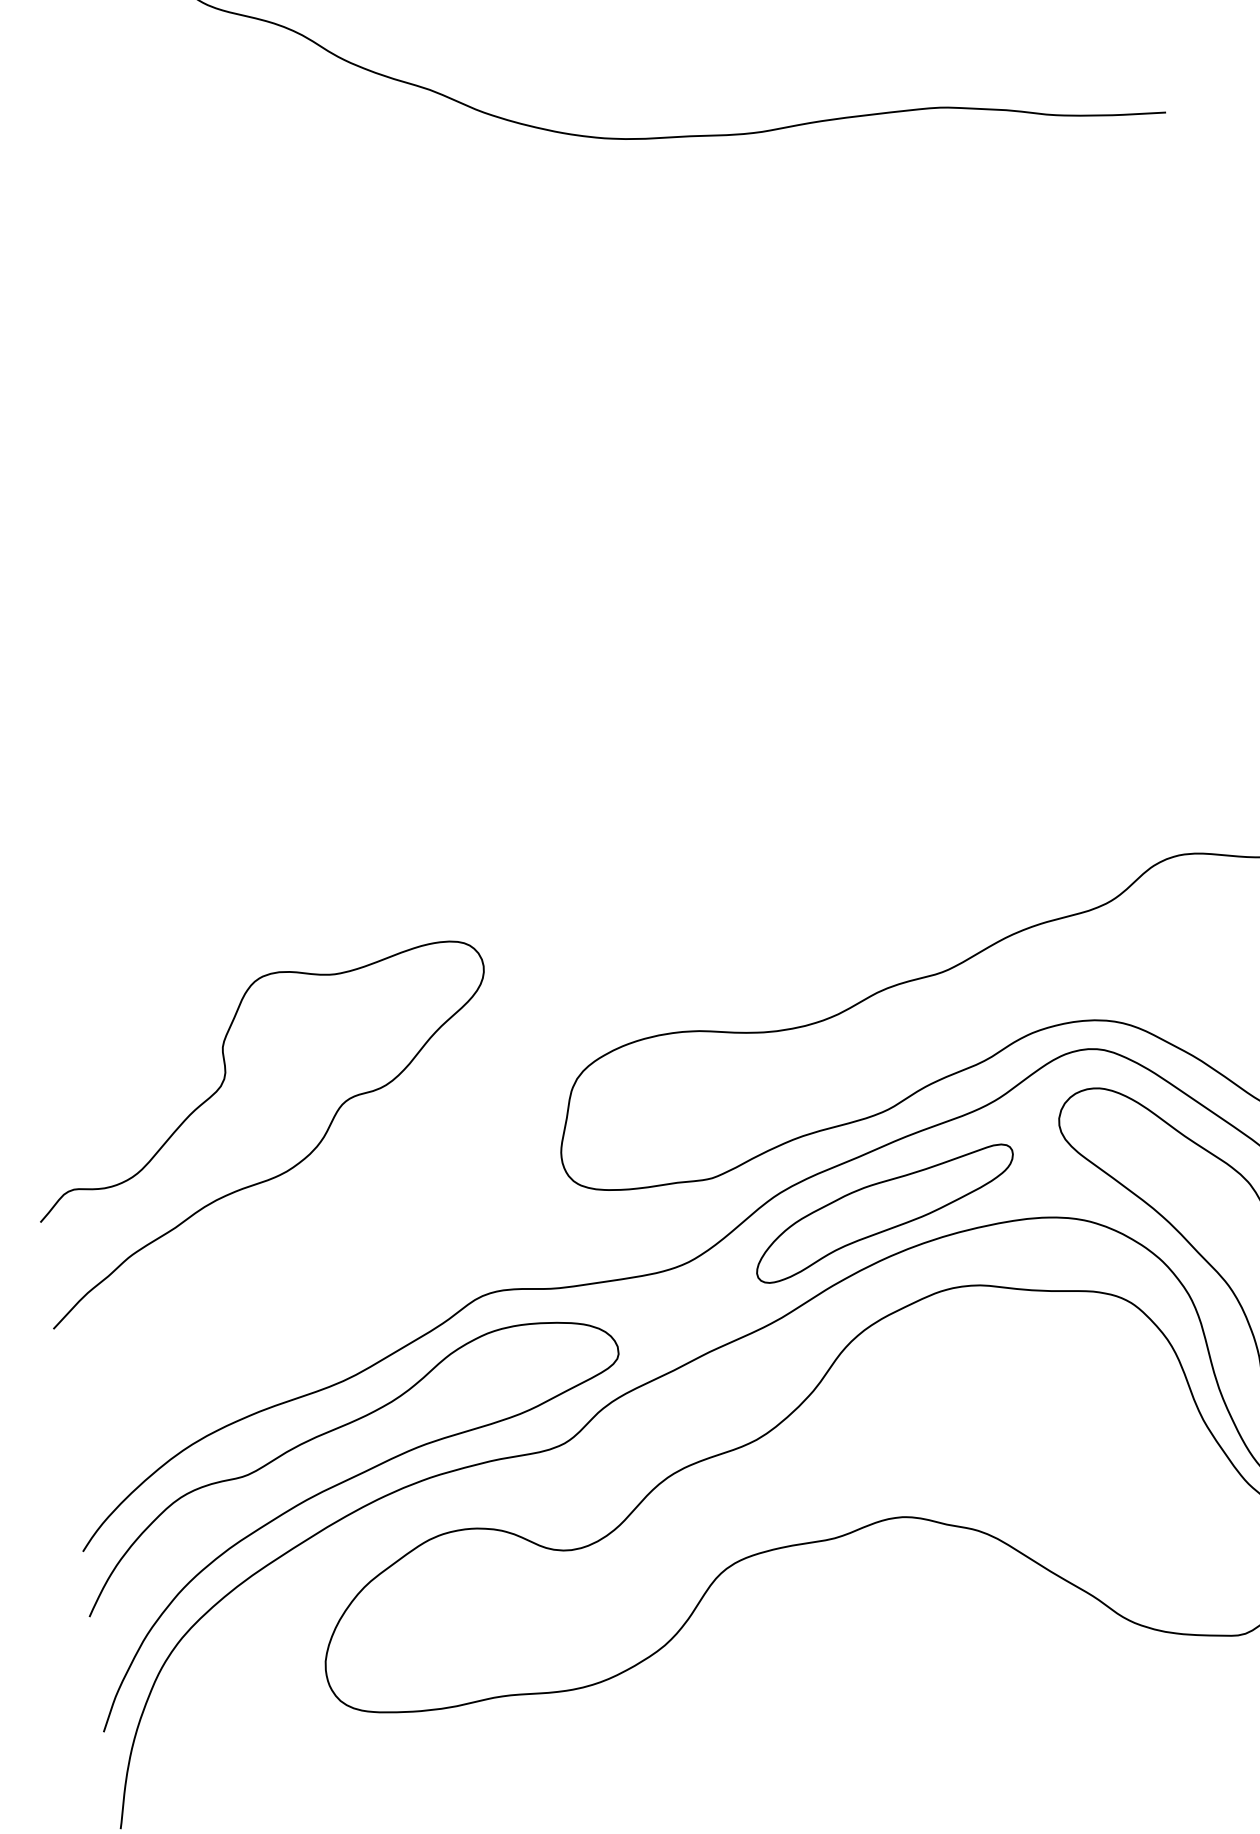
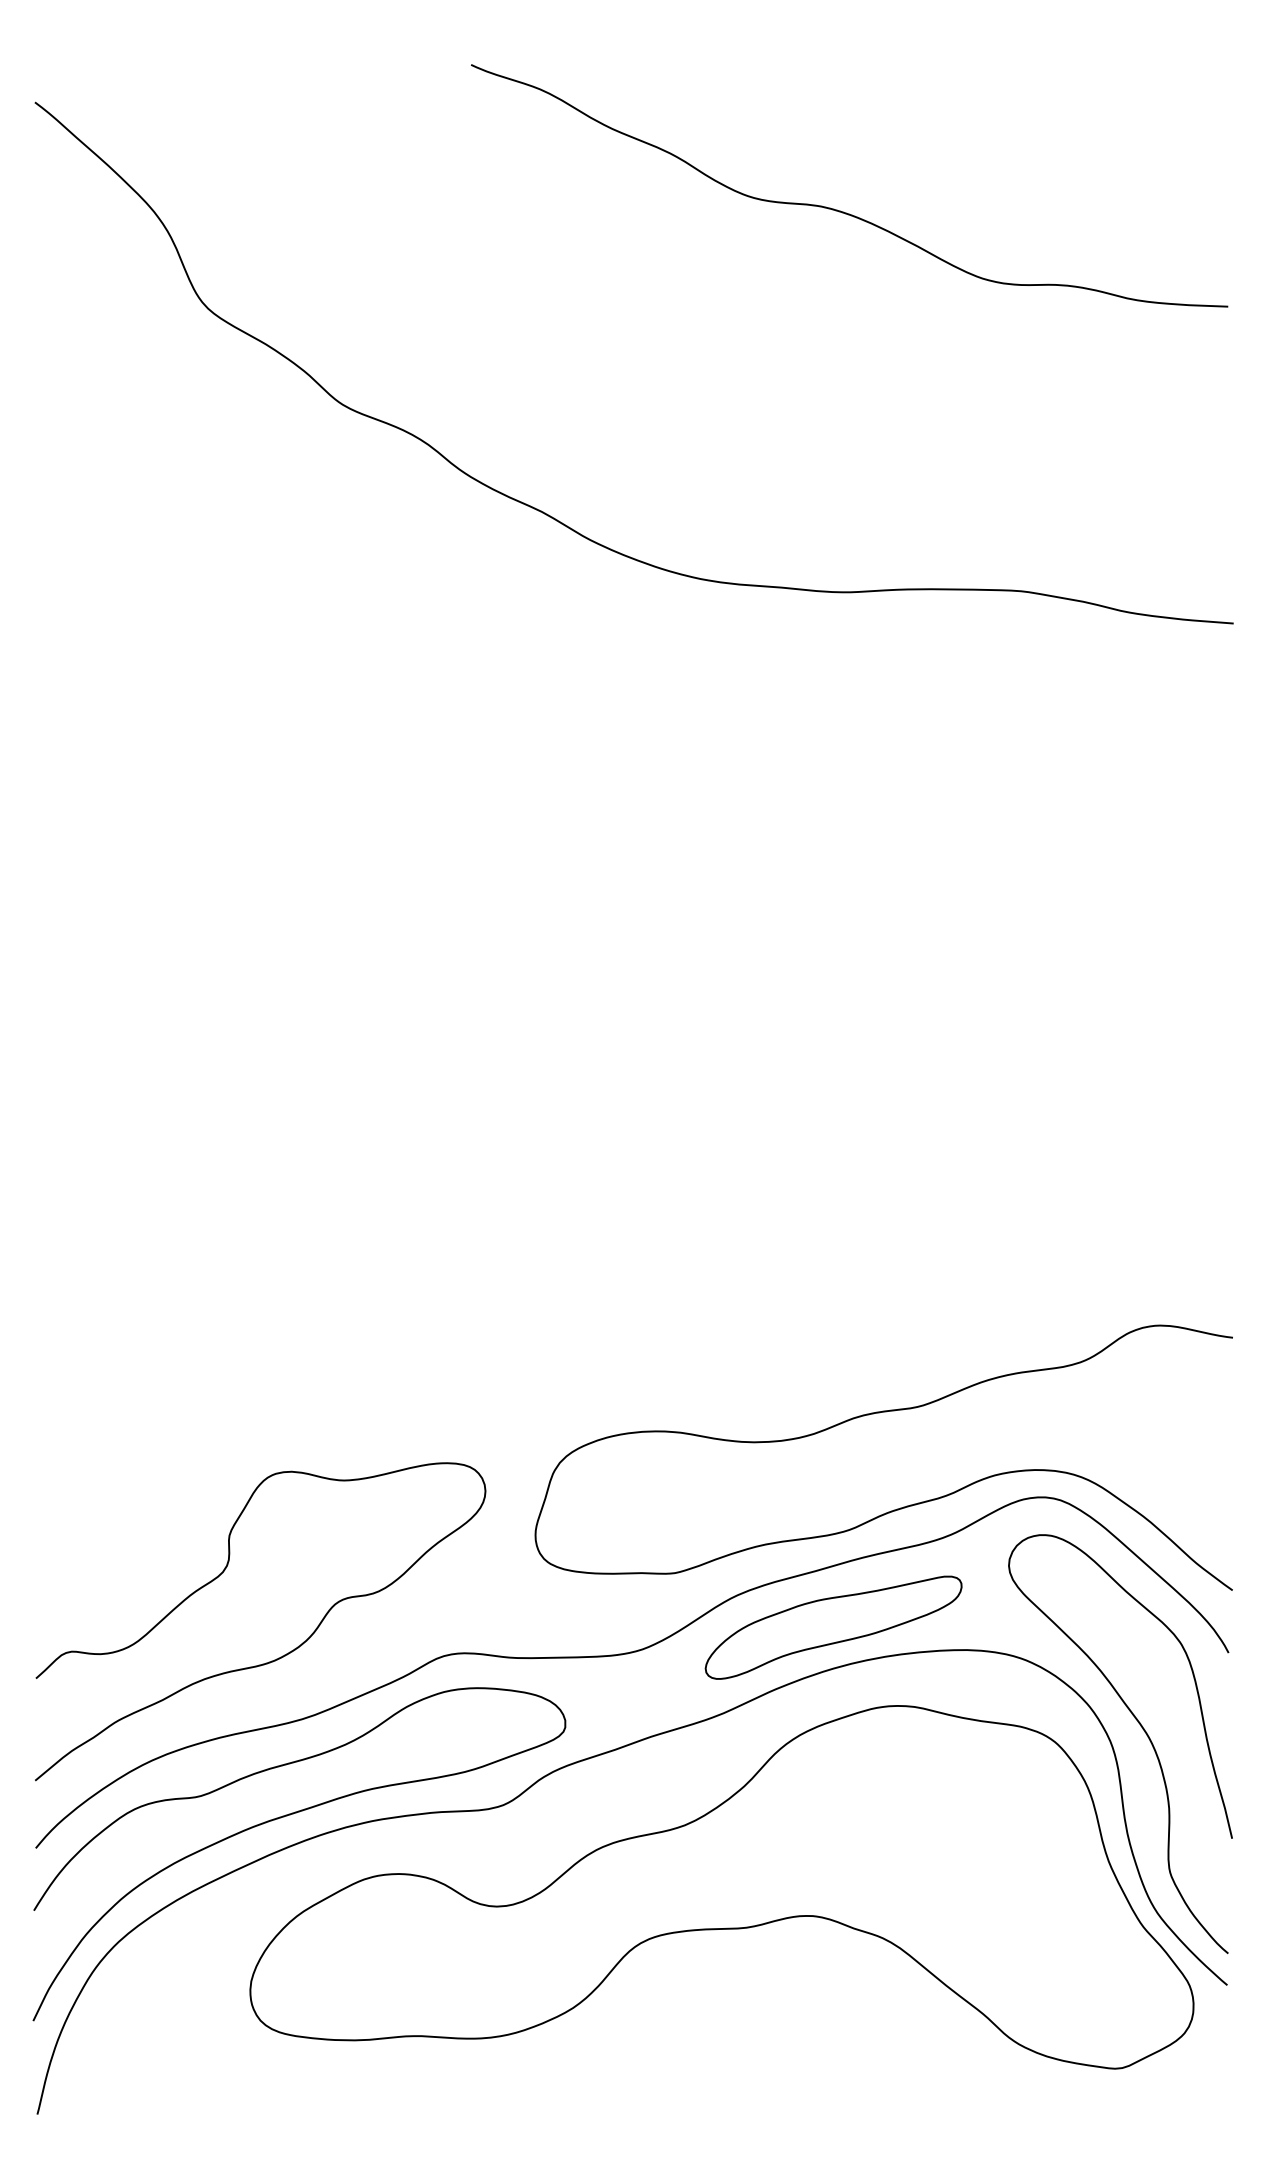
curve: (290, 1167) -> (278, 1657), moved

